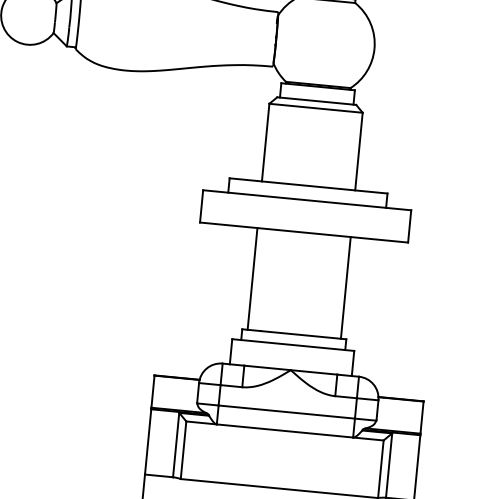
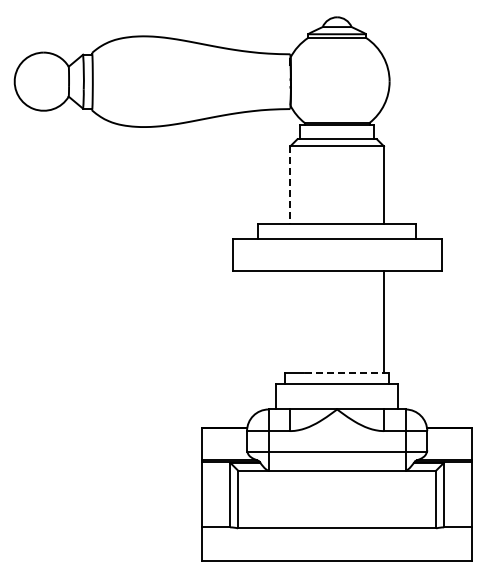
line: (265, 142) -> (290, 185), solid -> dashed
line: (252, 279) -> (290, 322), removed
line: (303, 335) -> (346, 373), solid -> dashed

